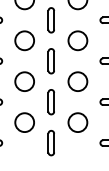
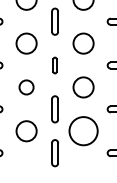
part: (50, 61) -> (54, 65), size x0.6
circle: (24, 81) -> (26, 87), size x0.7
circle: (77, 122) -> (83, 131), size x1.4

